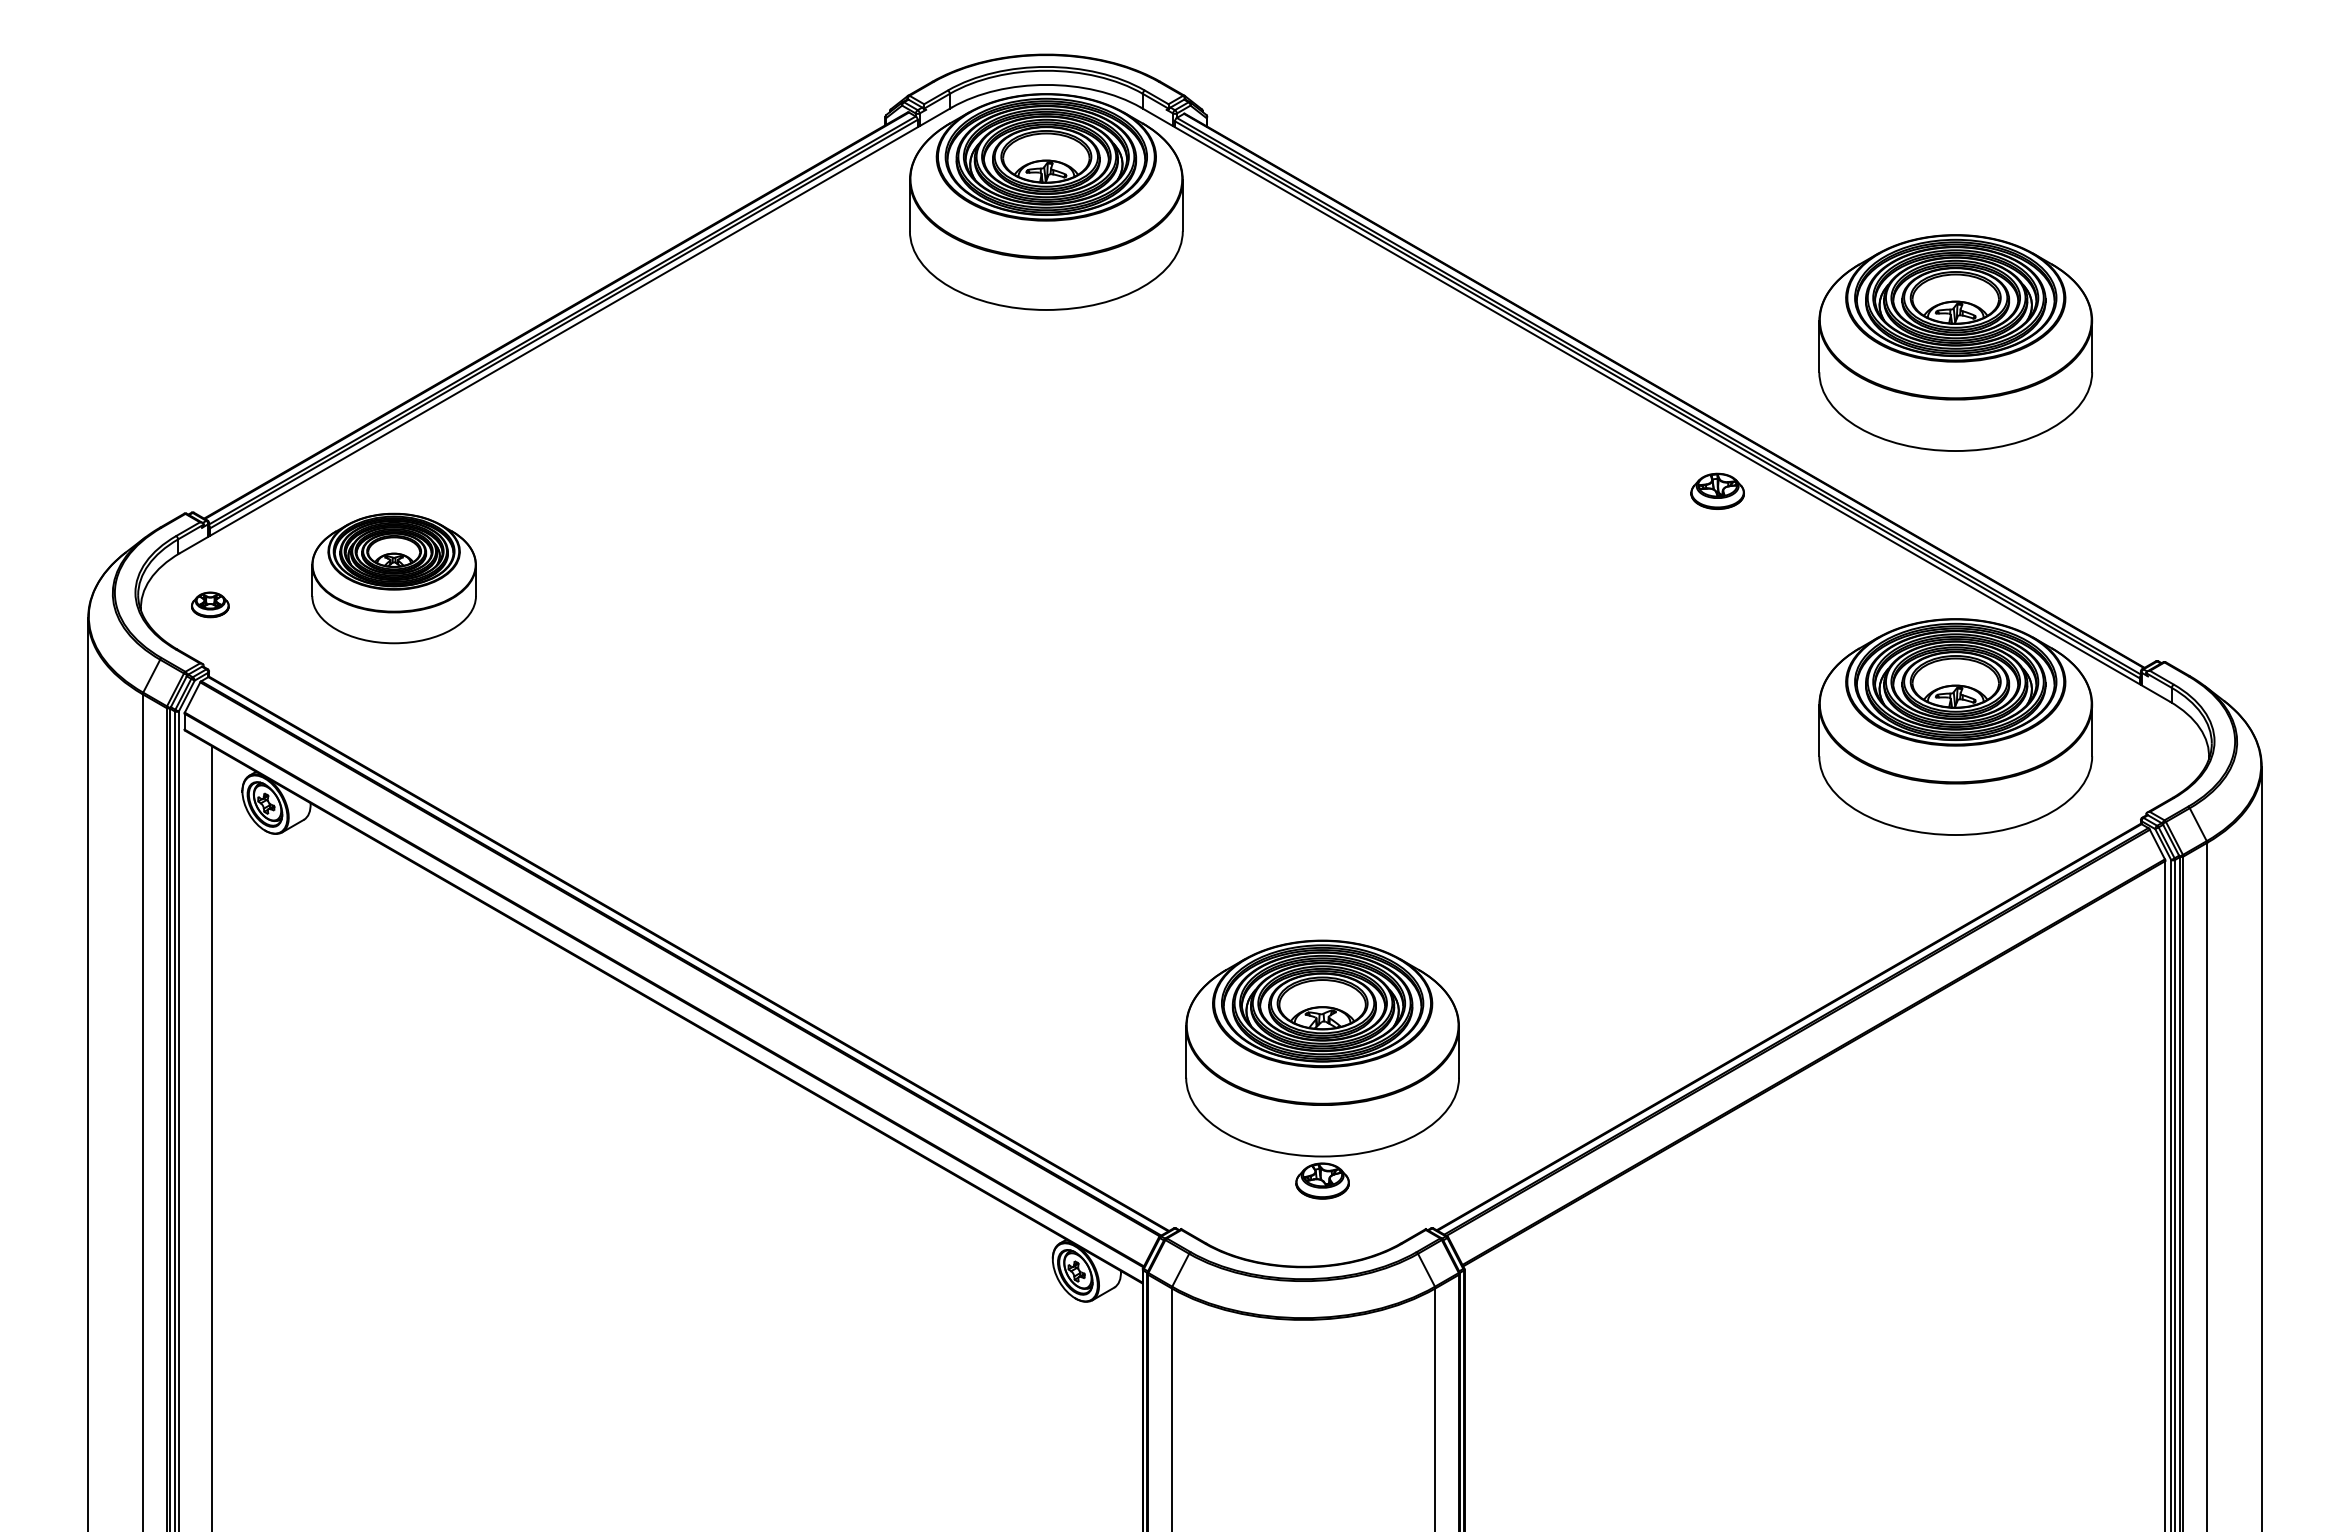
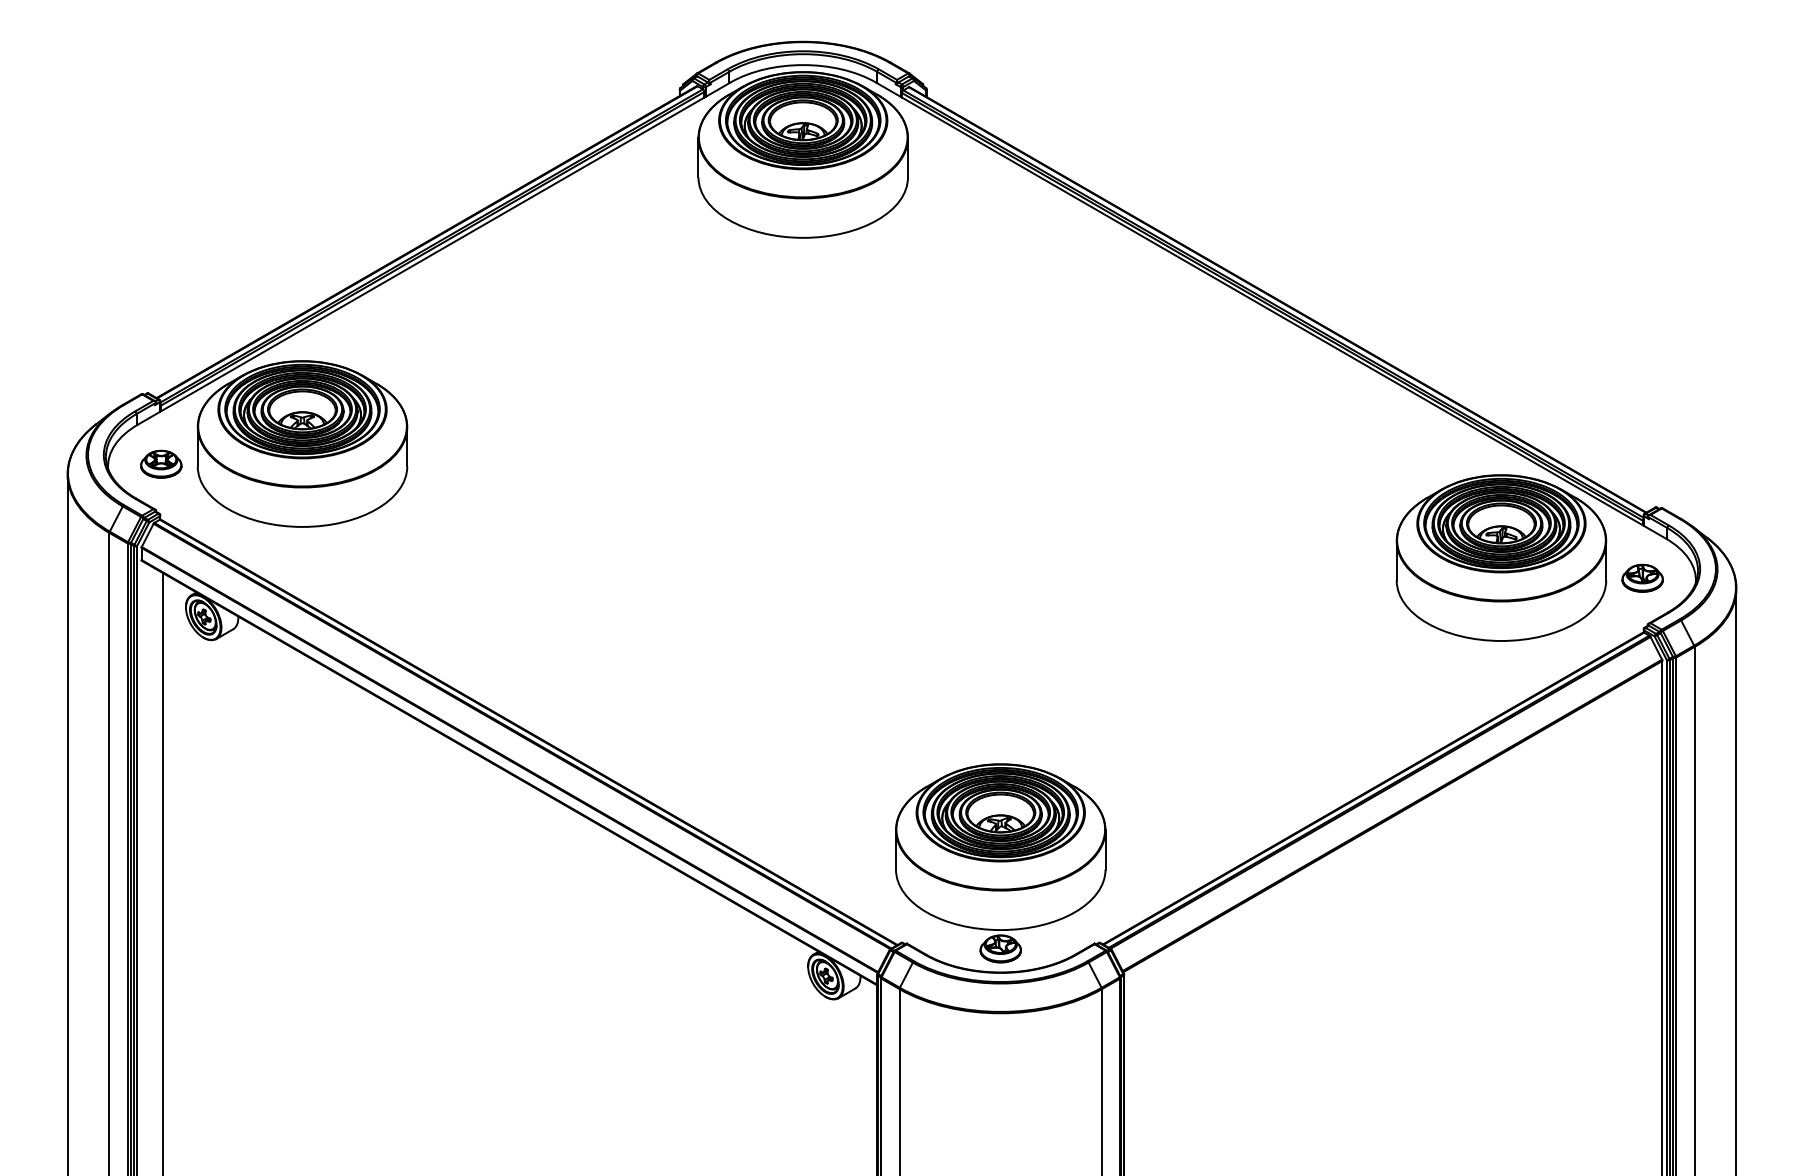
part: (1955, 342) -> (1501, 262), removed
part: (1717, 490) -> (1642, 577), moved
part: (393, 578) -> (301, 444), size x1.67
part: (210, 604) -> (161, 464), size x1.43
part: (1322, 1069) -> (1000, 863), moved

